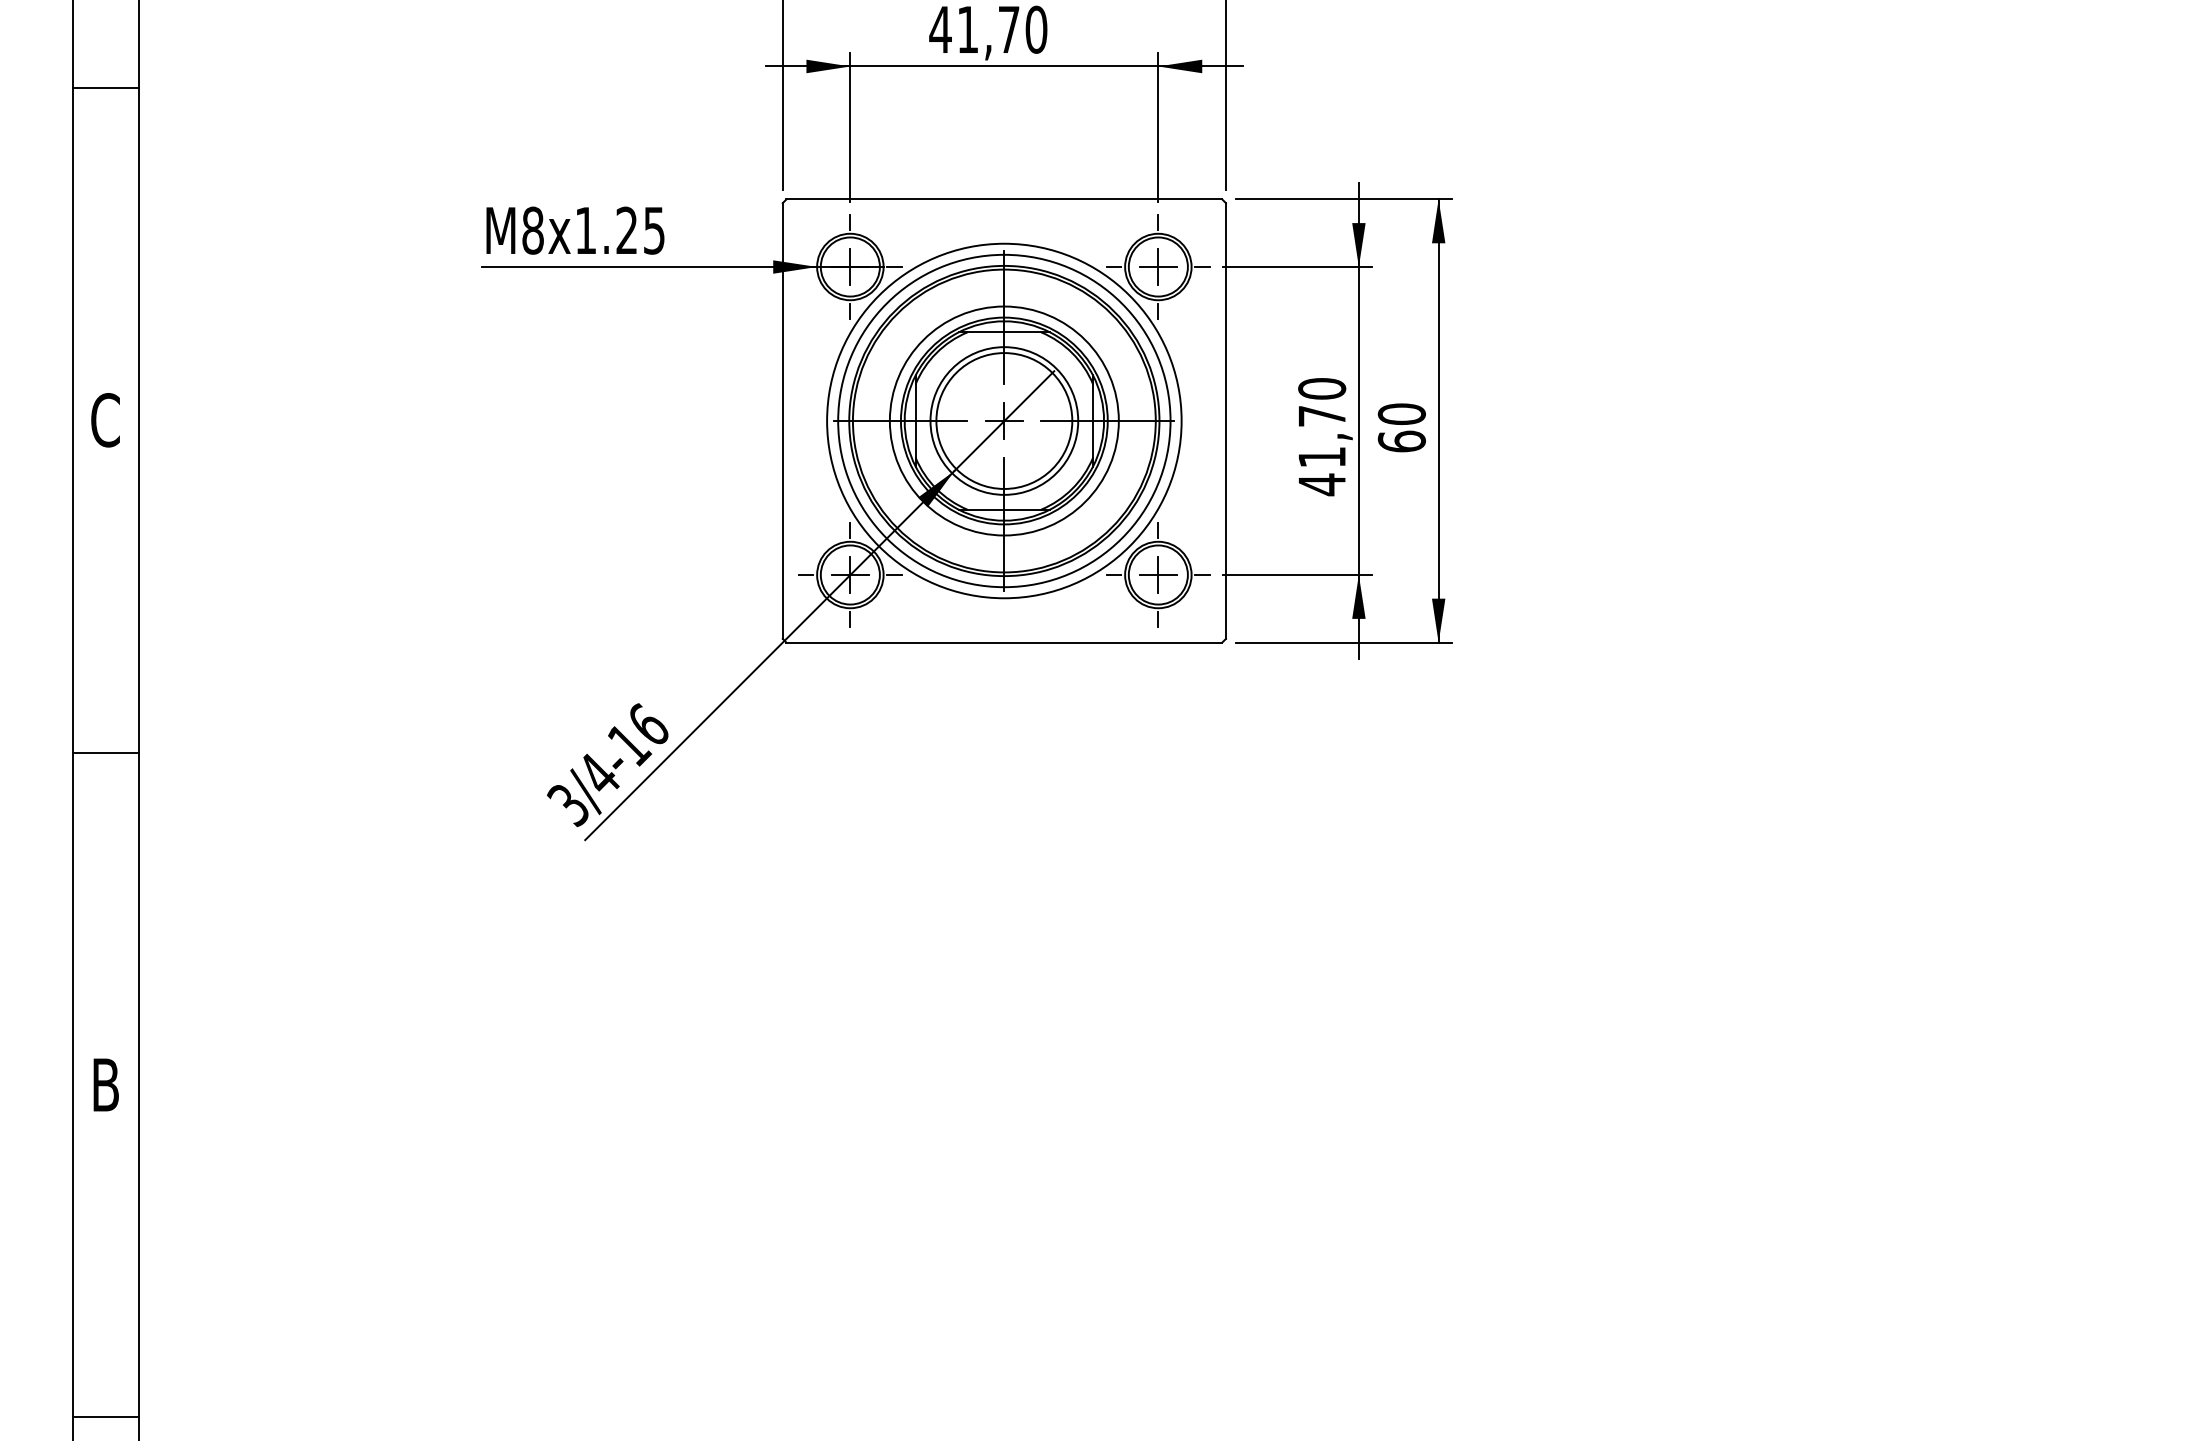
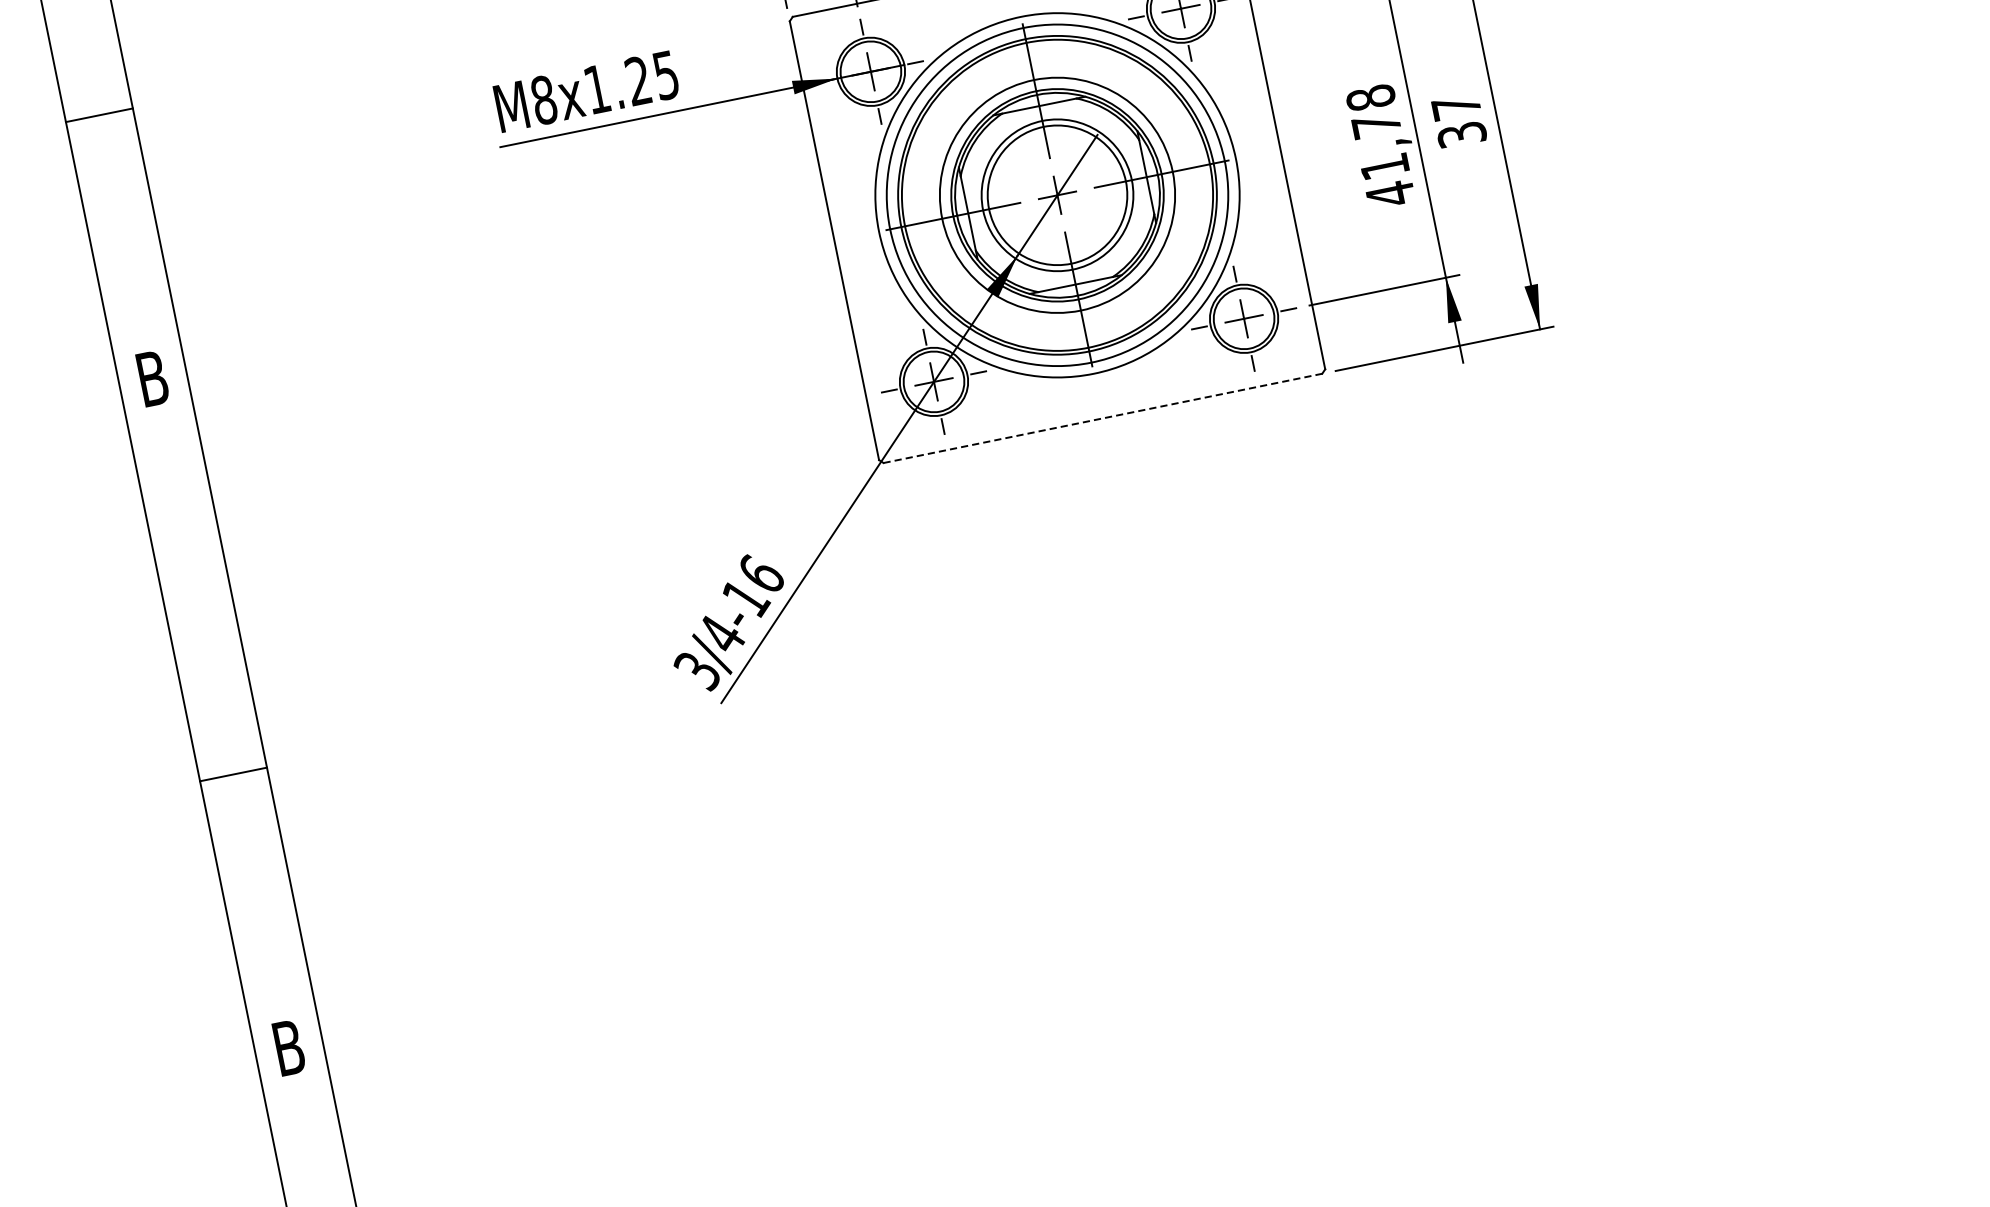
line: (105, 87) -> (98, 115), moved
text: (1321, 388) -> (1370, 97), 41,70 -> 41,78
text: (105, 420) -> (152, 378), C -> B
text: (1401, 427) -> (1458, 120), 60 -> 37
line: (1004, 642) -> (1103, 418), solid -> dashed
line: (105, 752) -> (232, 774), moved

